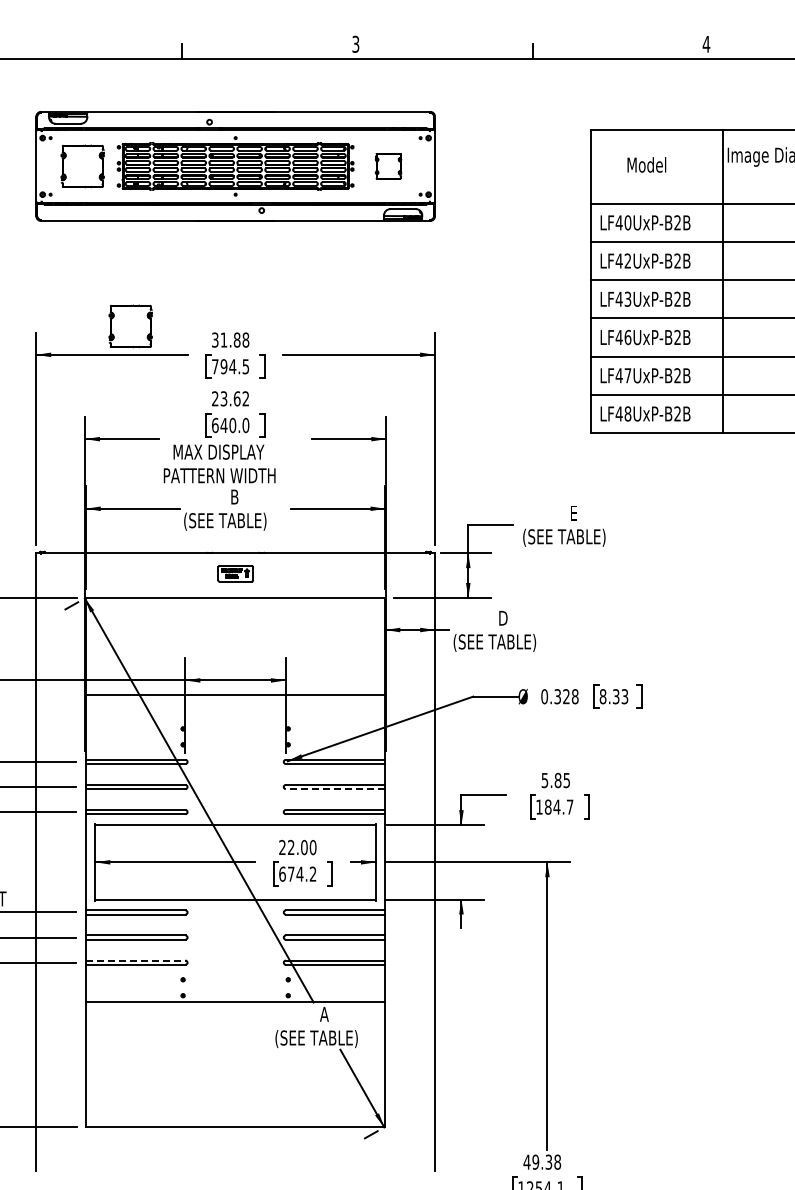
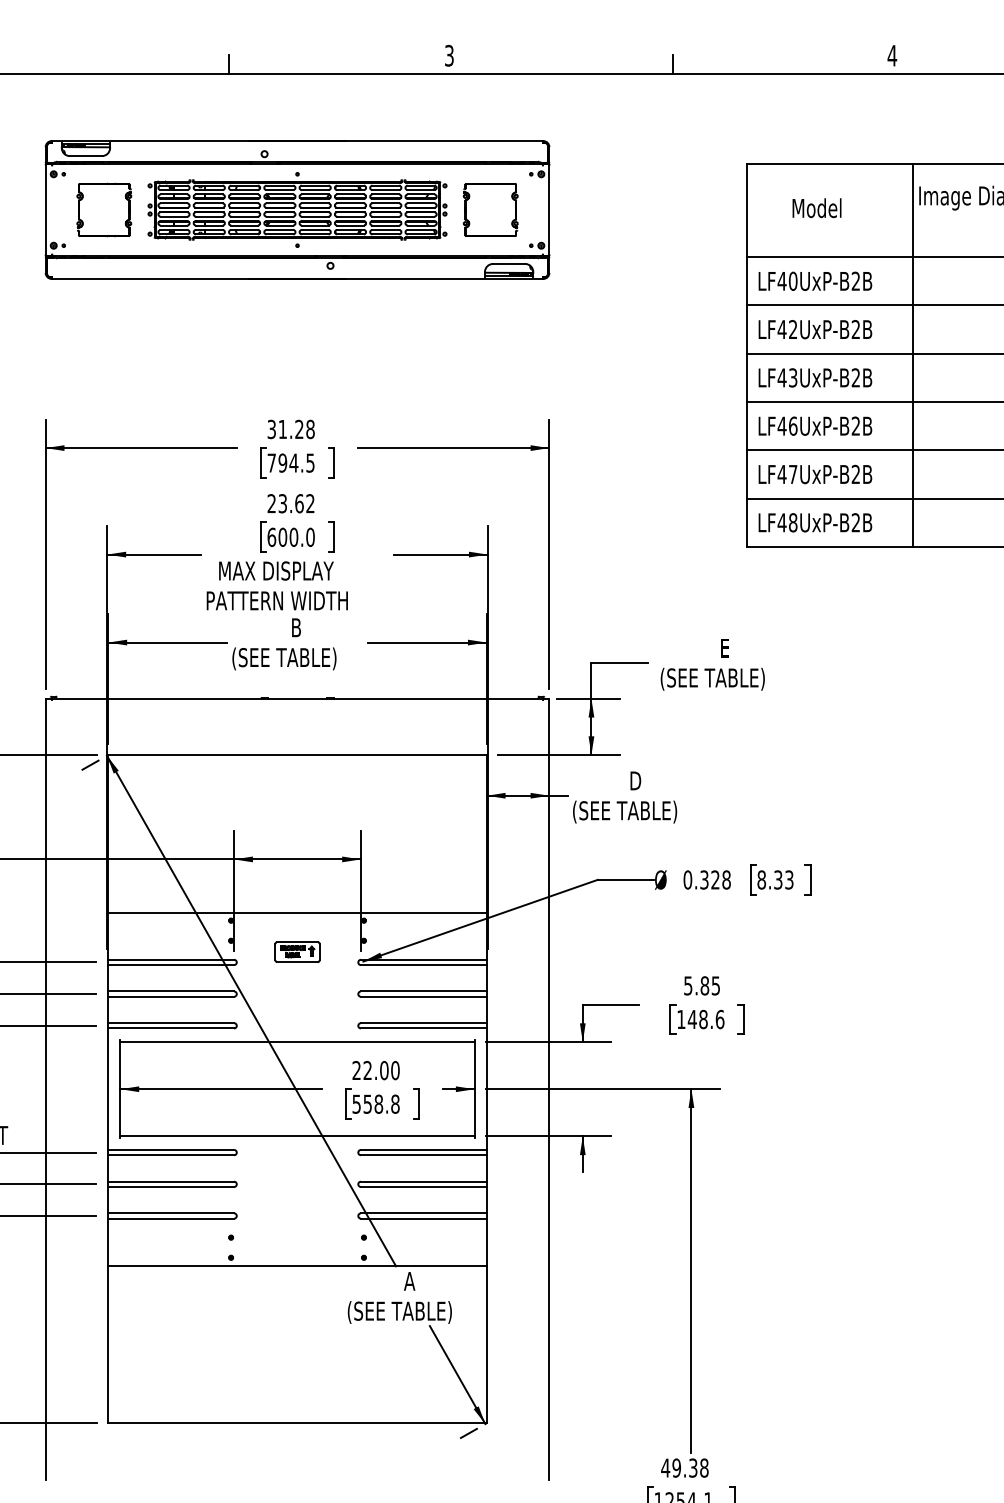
part: (388, 165) -> (490, 208), size x1.67
part: (130, 326) -> (164, 412), removed
text: (236, 339) -> (298, 428), 31.88 -> 31.28
text: (223, 425) -> (282, 537), 640.0 -> 600.0
part: (235, 573) -> (297, 951), moved
line: (235, 694) -> (297, 912), moved
line: (335, 789) -> (423, 997), dashed -> solid
text: (558, 806) -> (705, 1018), 184.7 -> 148.6
text: (297, 873) -> (375, 1103), 674.2 -> 558.8
line: (135, 960) -> (170, 1213), dashed -> solid

